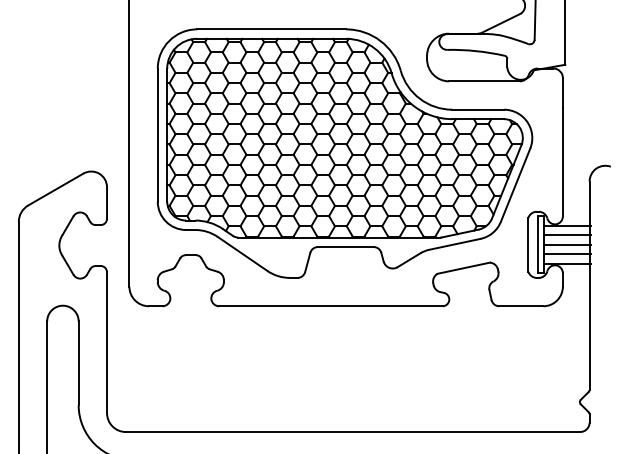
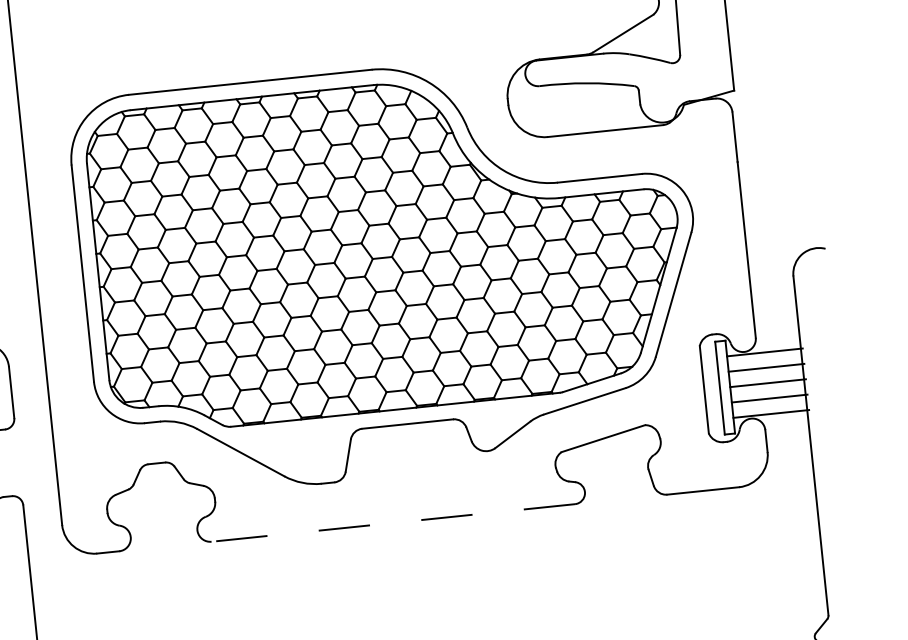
line: (330, 306) -> (392, 523), solid -> dashed

